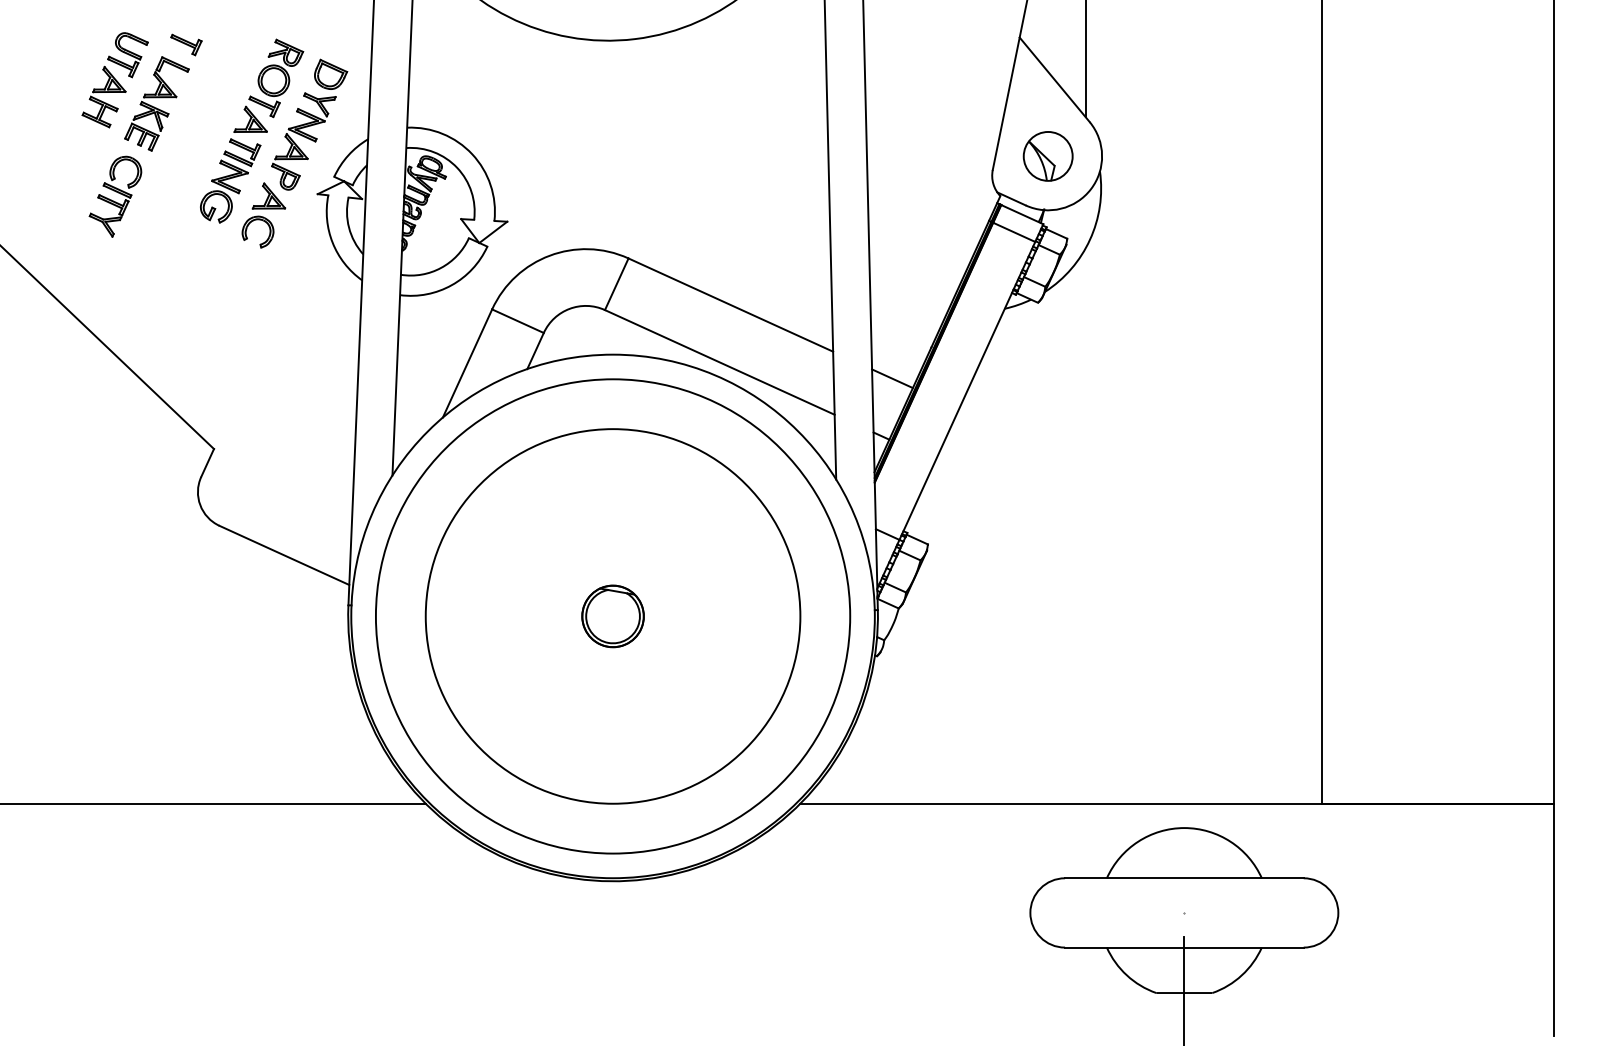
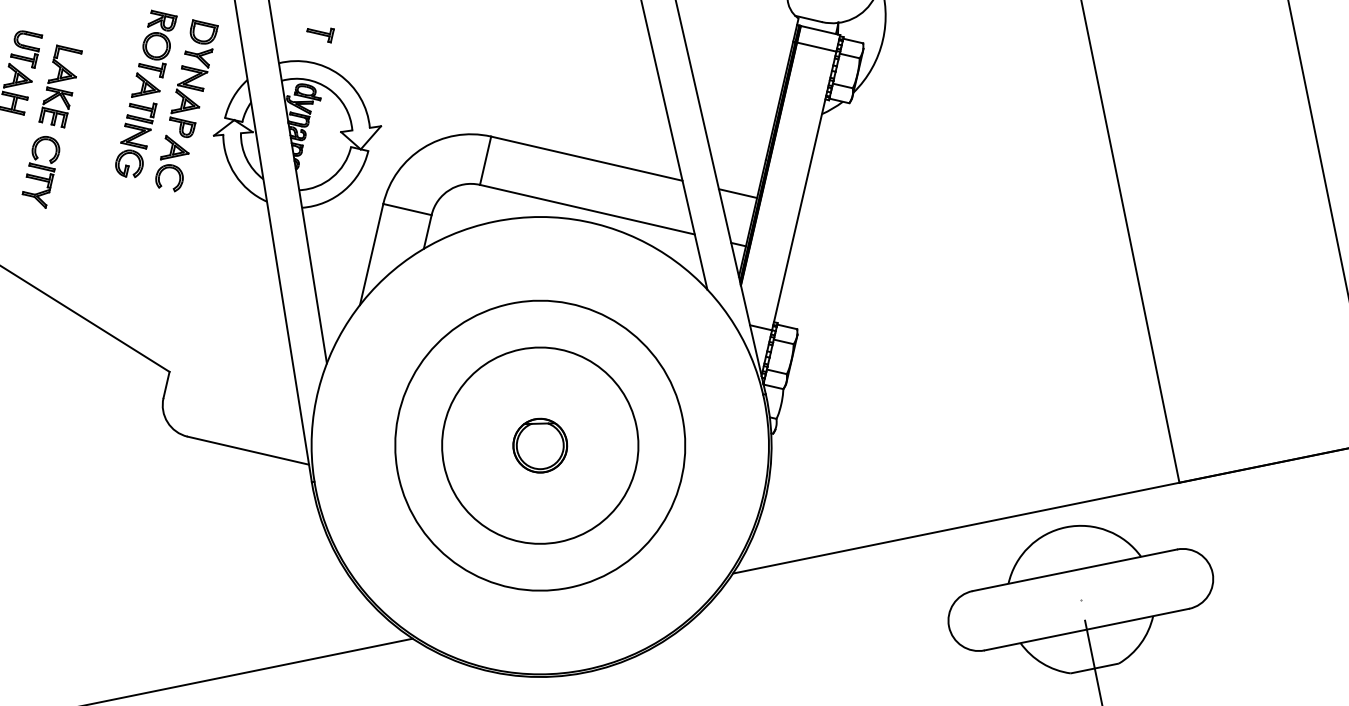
part: (186, 44) -> (321, 34), moved
circle: (612, 616) -> (539, 445), size x0.6
circle: (612, 616) -> (539, 445), size x0.7

